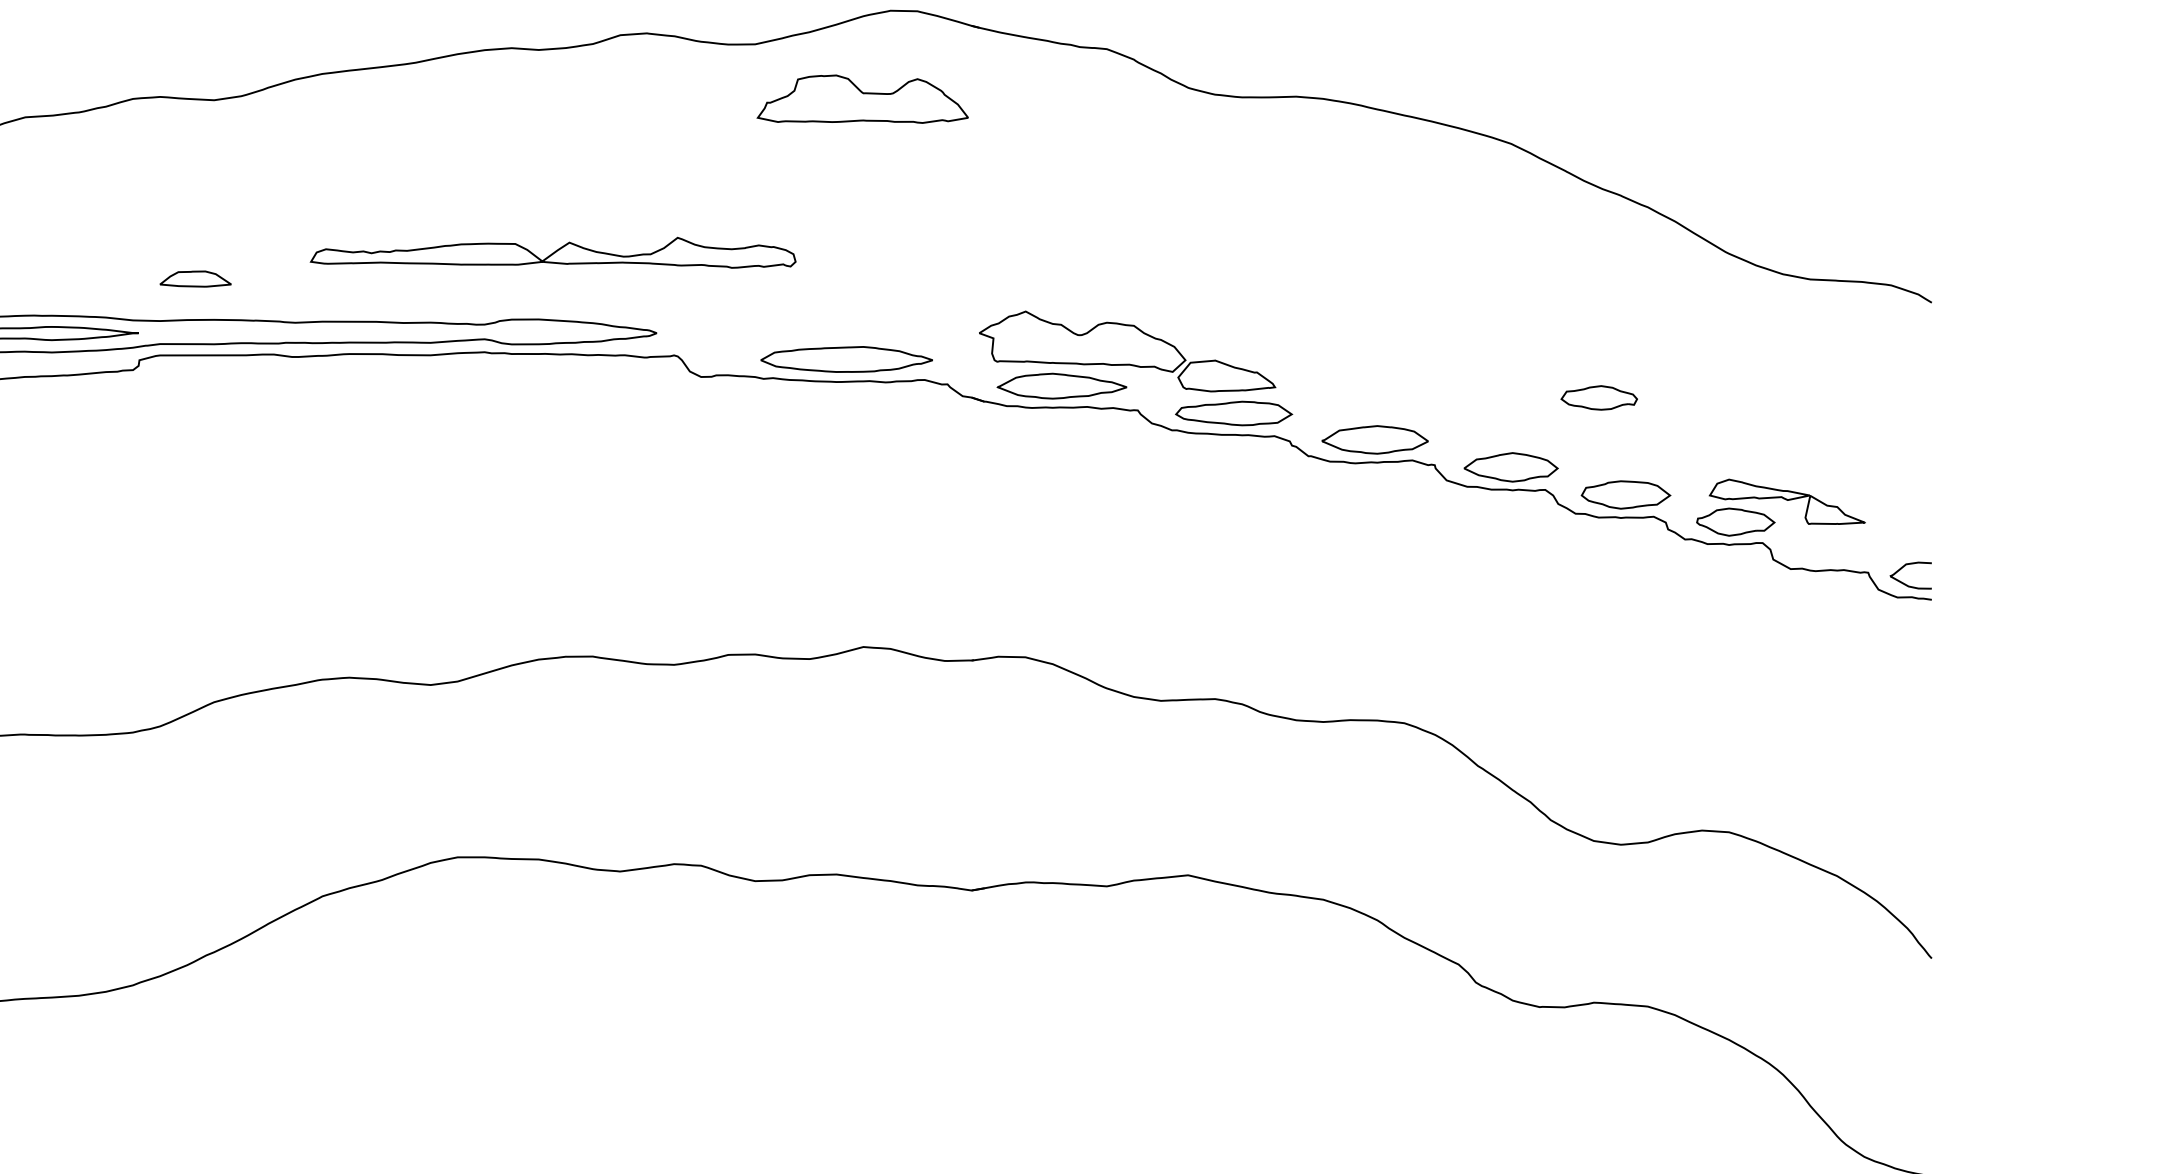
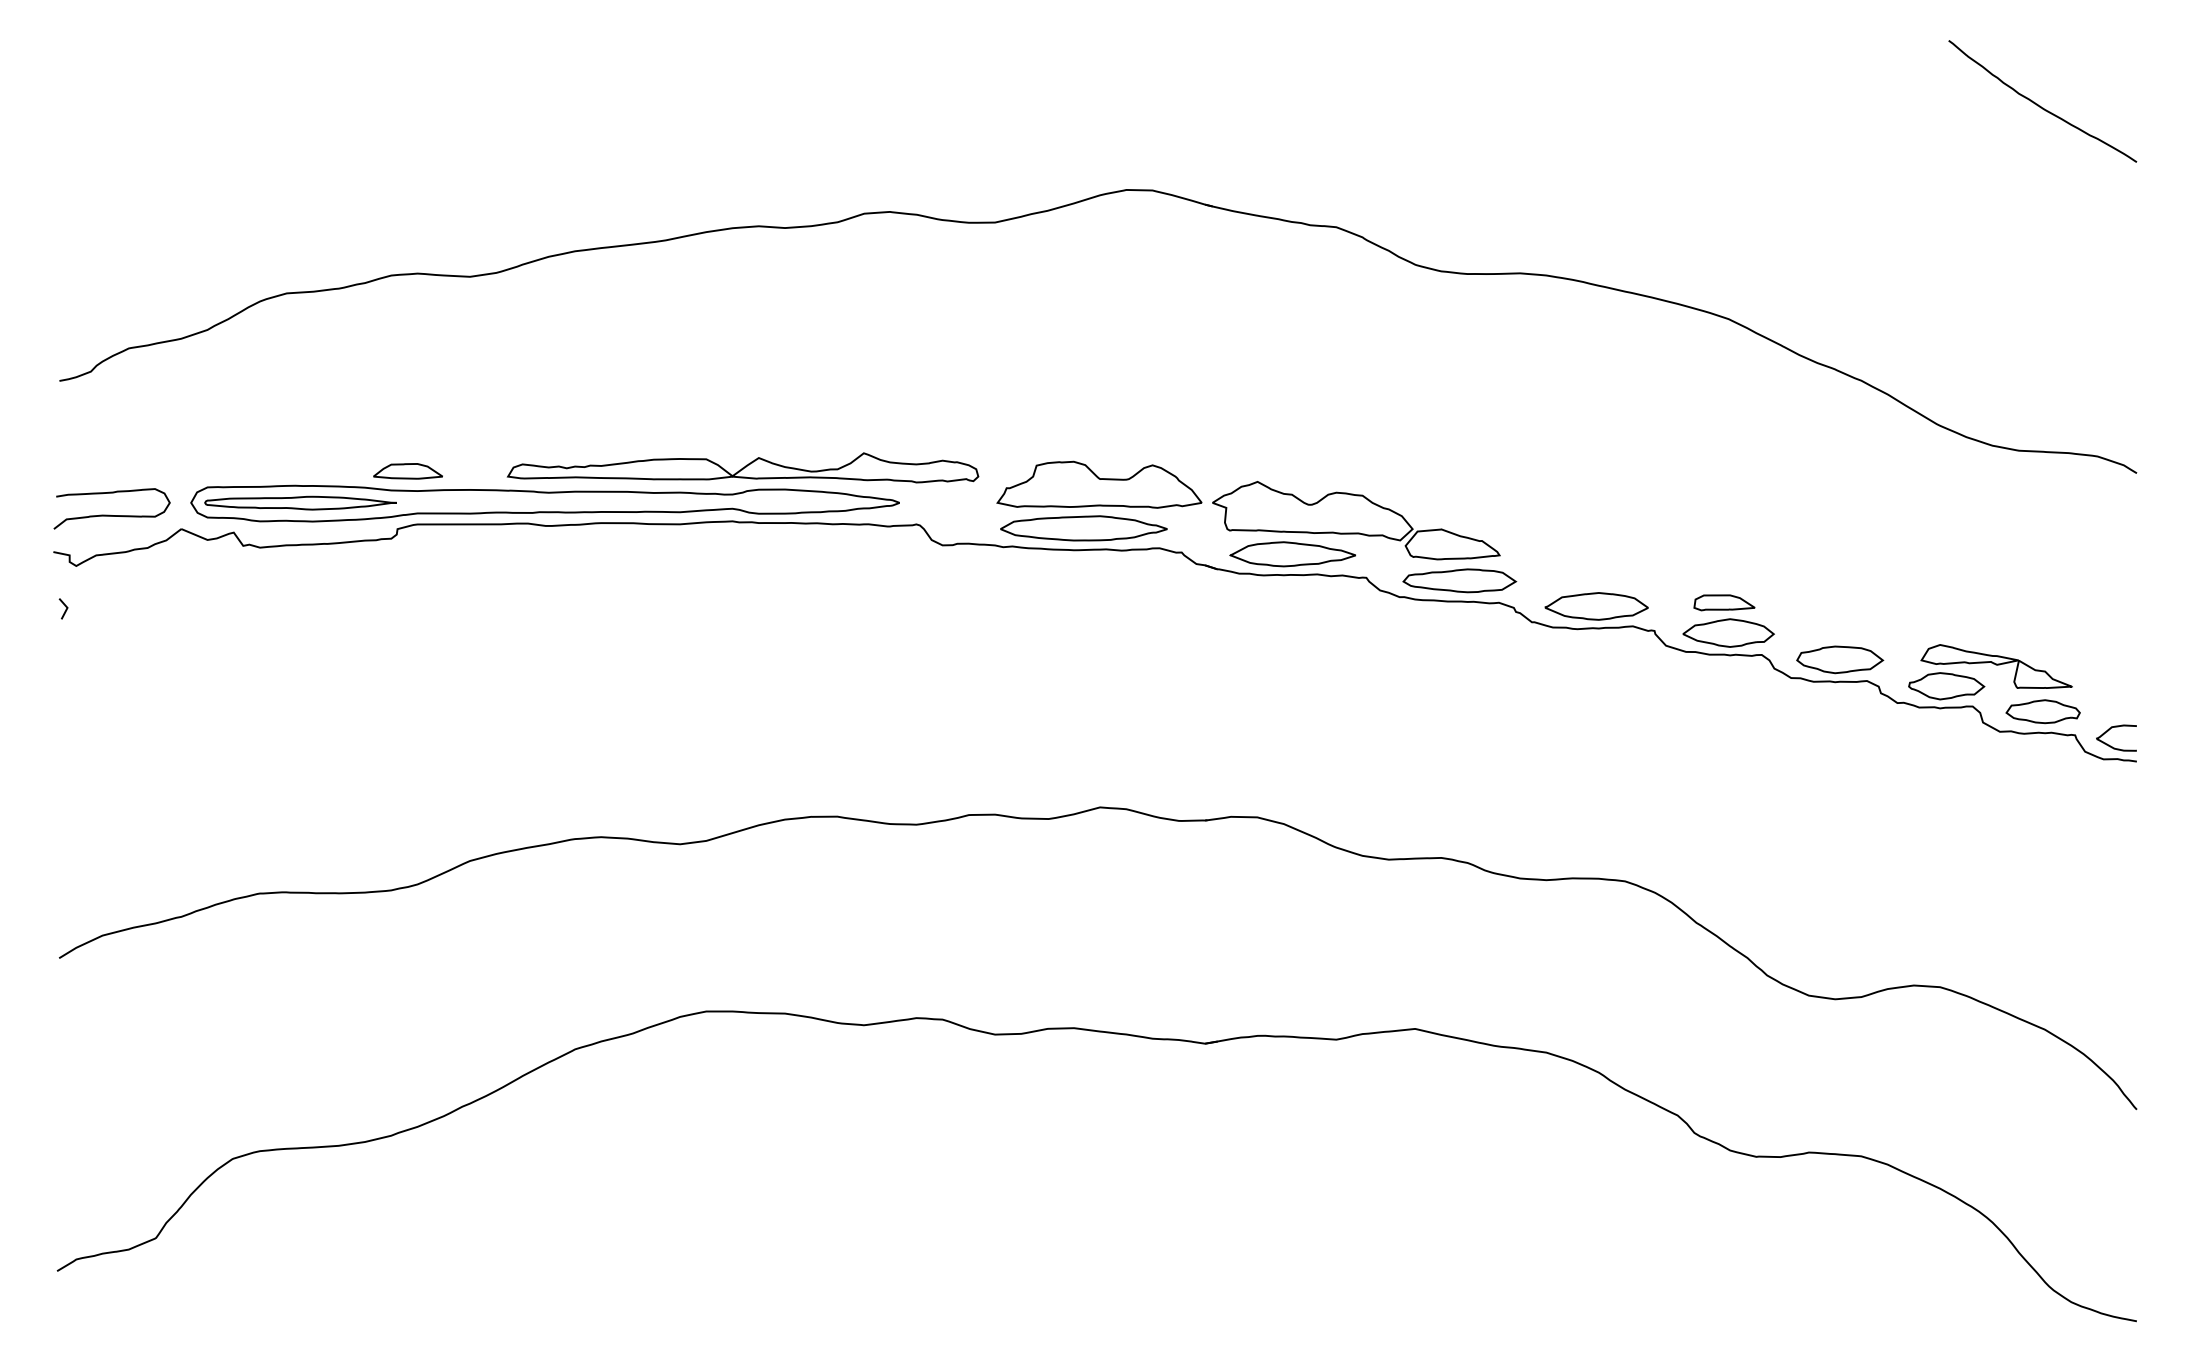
part: (862, 98) -> (1099, 484), moved
part: (552, 252) -> (742, 467), moved
part: (195, 279) -> (407, 471), moved
part: (1598, 397) -> (2042, 711), moved
part: (1506, 435) -> (1724, 602), added

